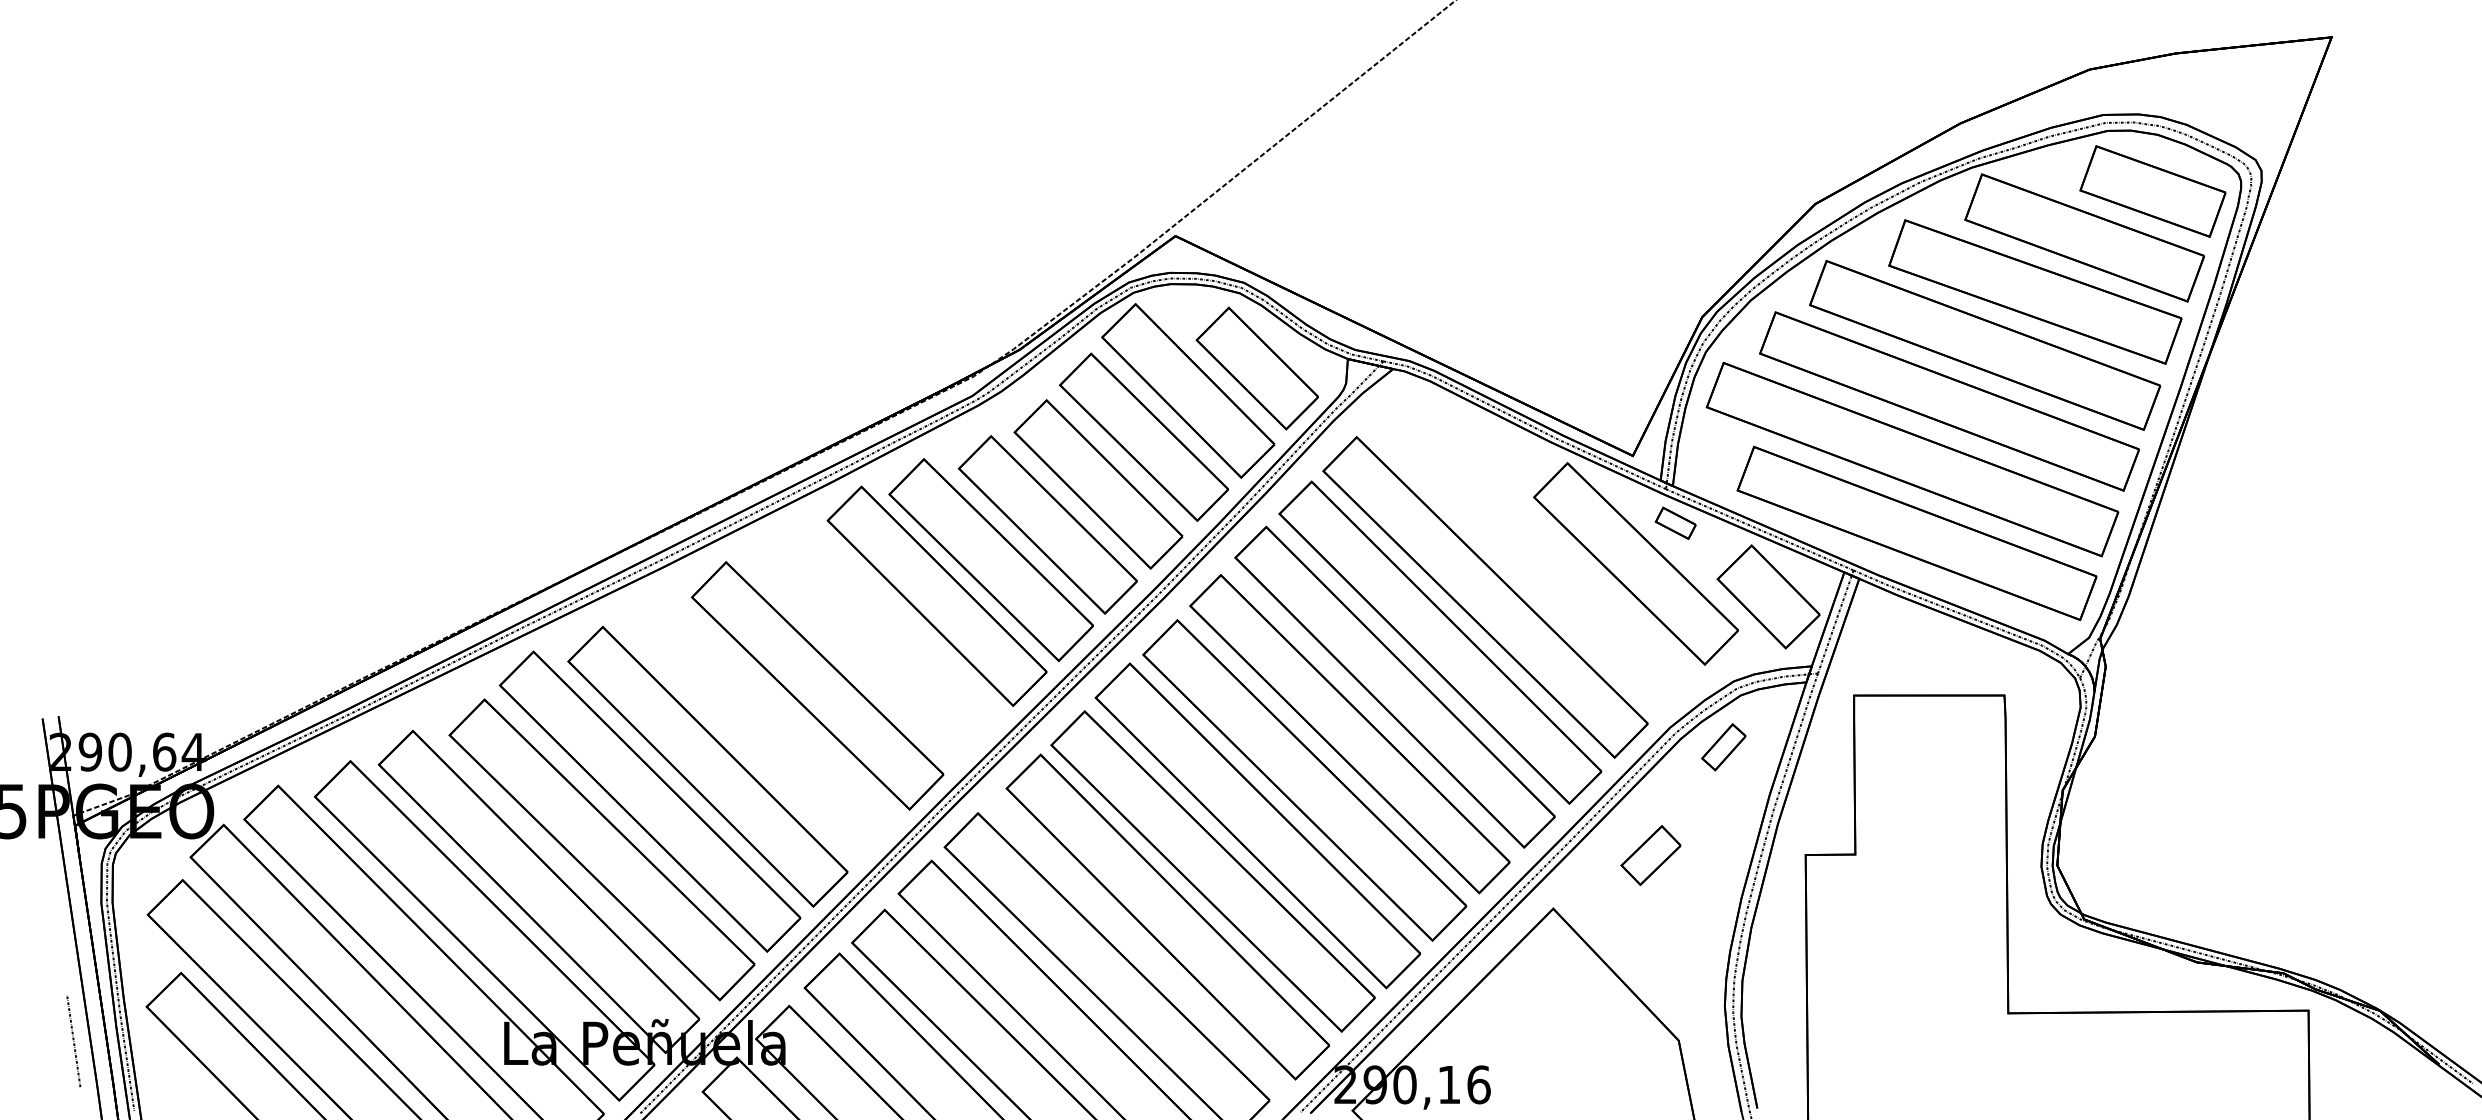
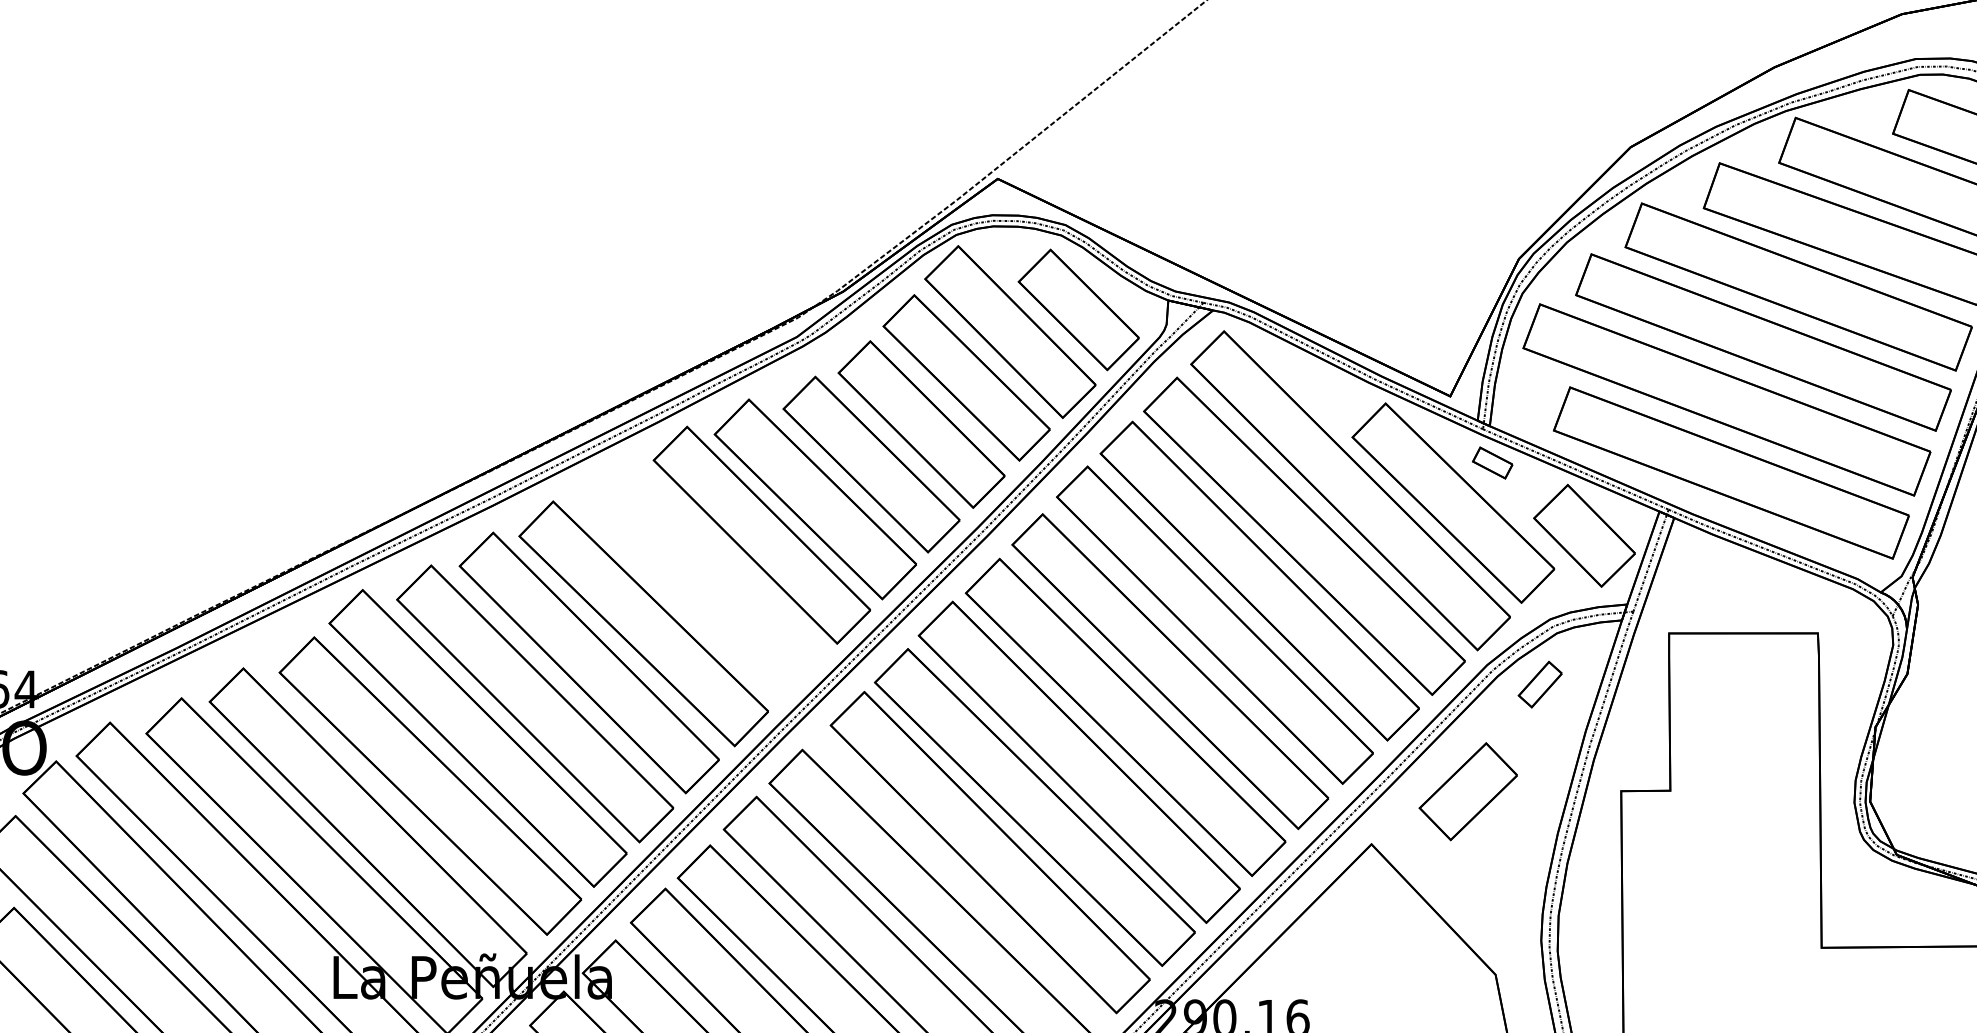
part: (1532, 551) -> (1350, 490), added
part: (762, 725) -> (589, 663), added
part: (1650, 855) -> (1467, 791), size x1.67

